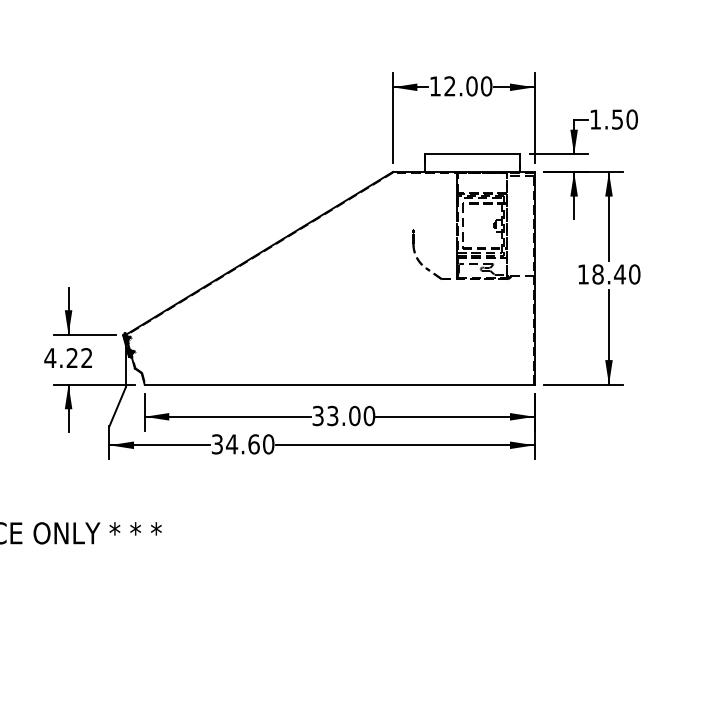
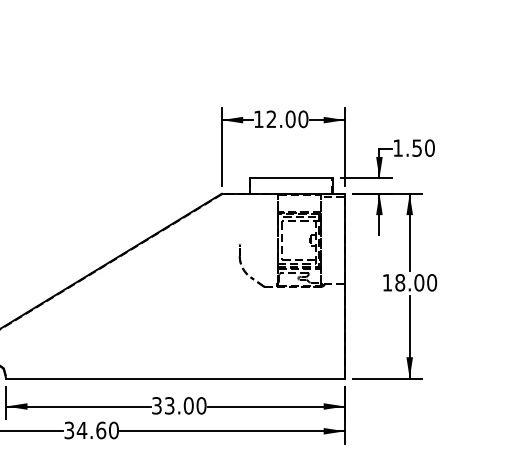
text: (620, 274) -> (419, 282), 18.40 -> 18.00

